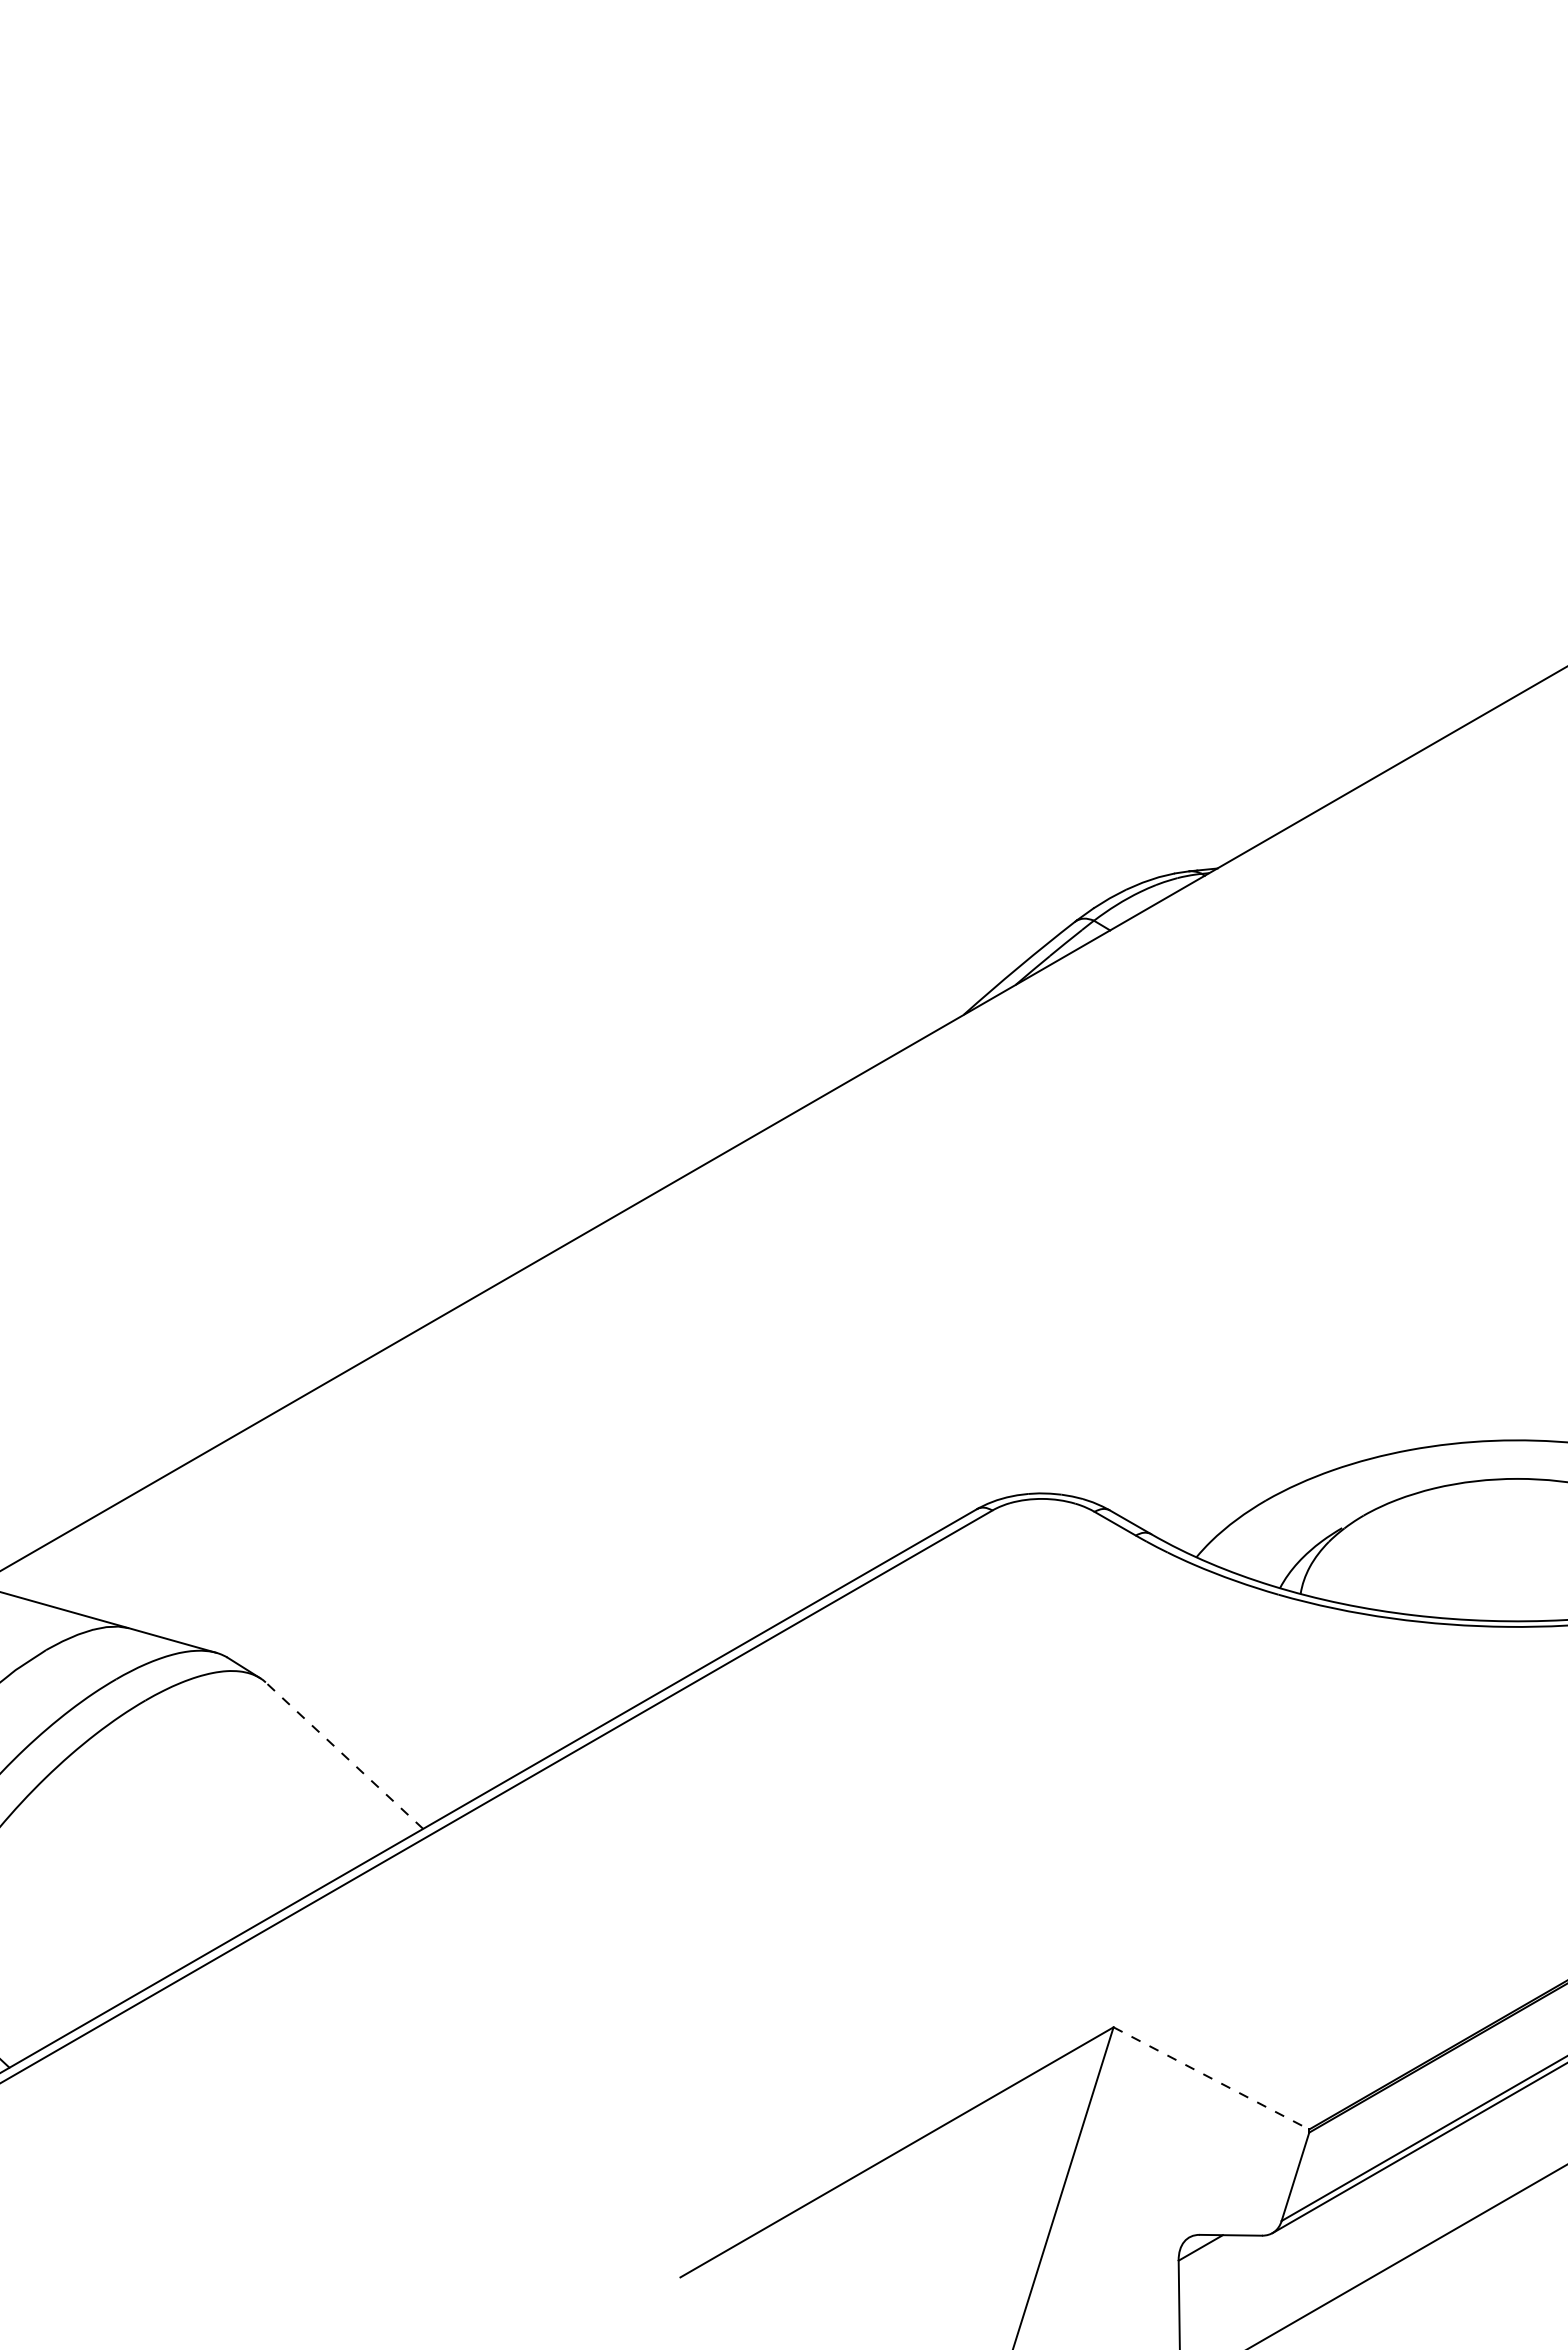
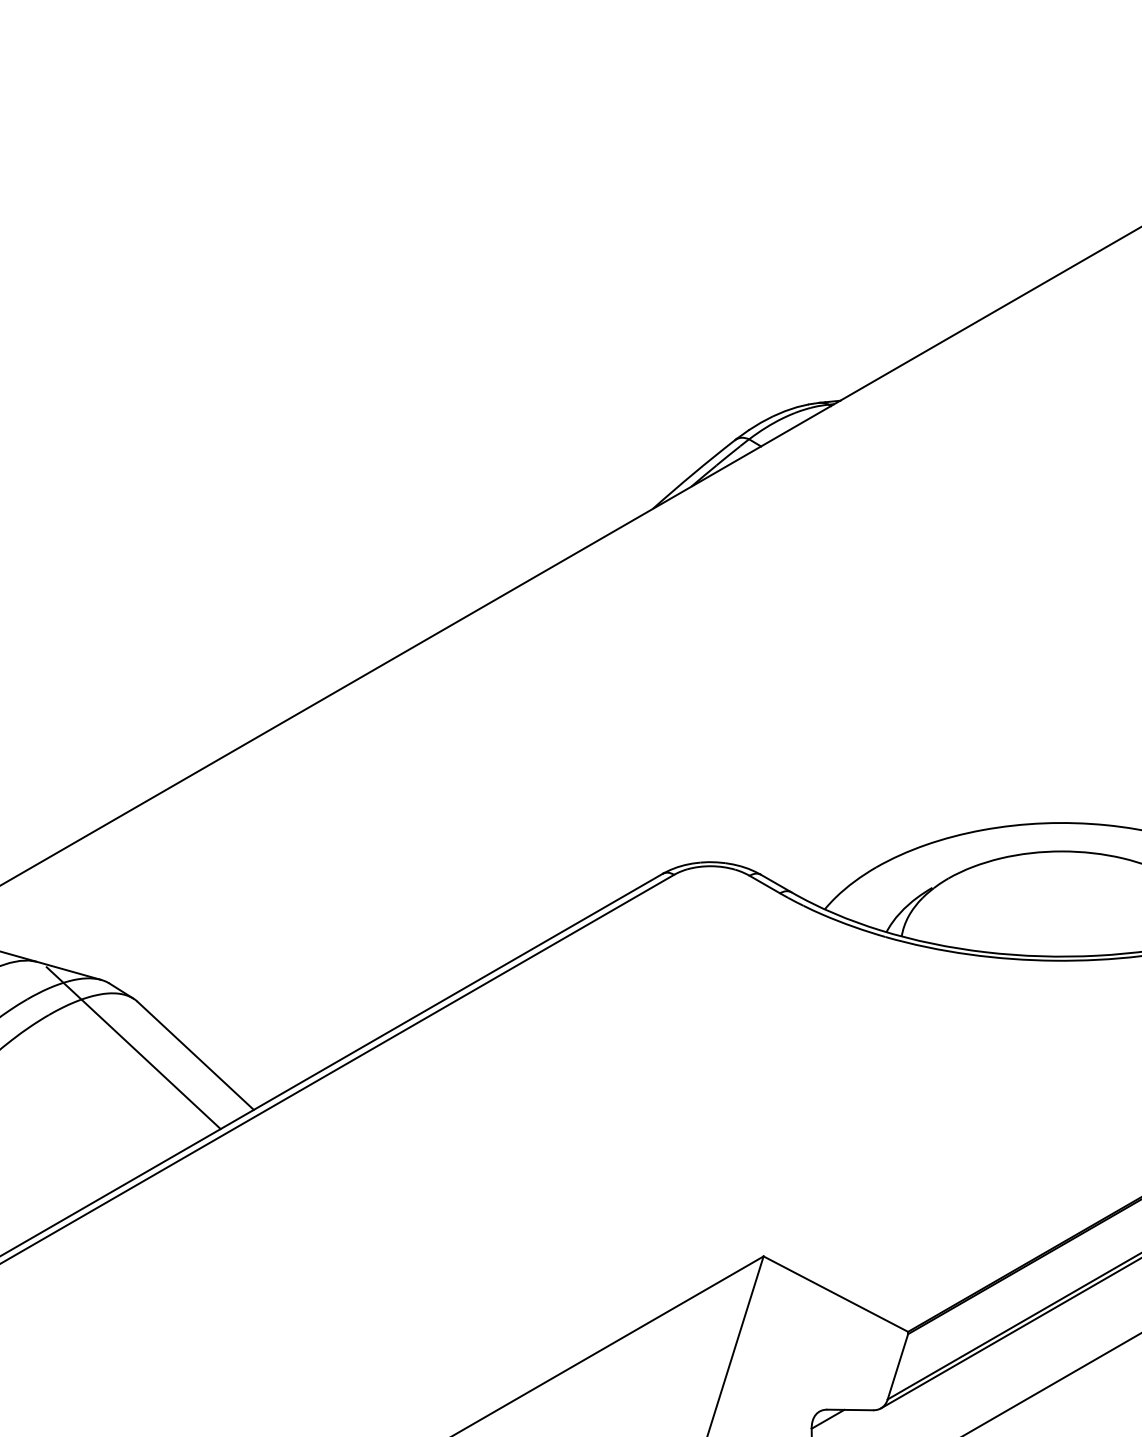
line: (260, 1744) -> (133, 1047), added
line: (344, 1755) -> (195, 1055), dashed -> solid
line: (1211, 2078) -> (835, 1294), dashed -> solid

